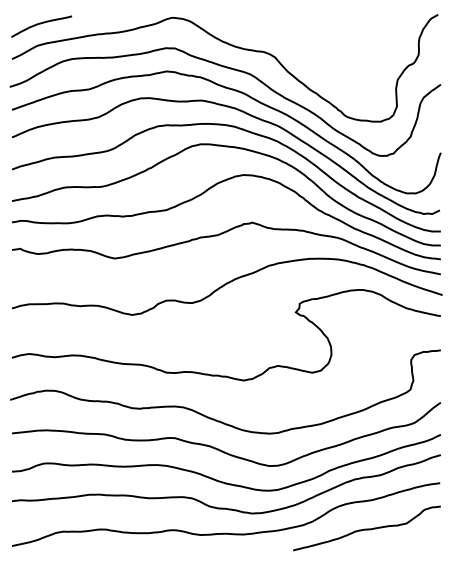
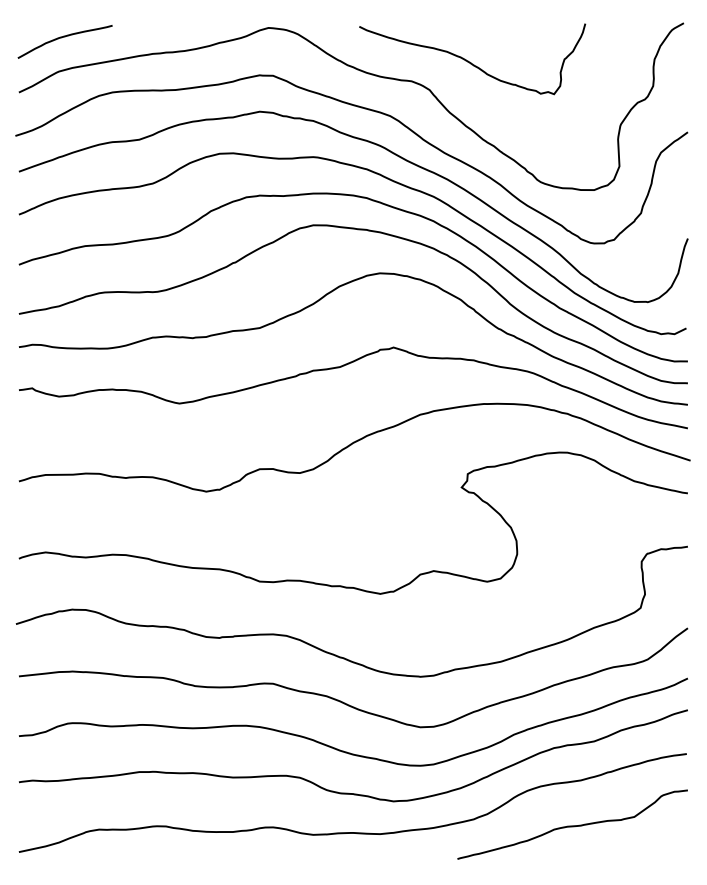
curve: (302, 39) -> (472, 61), added

